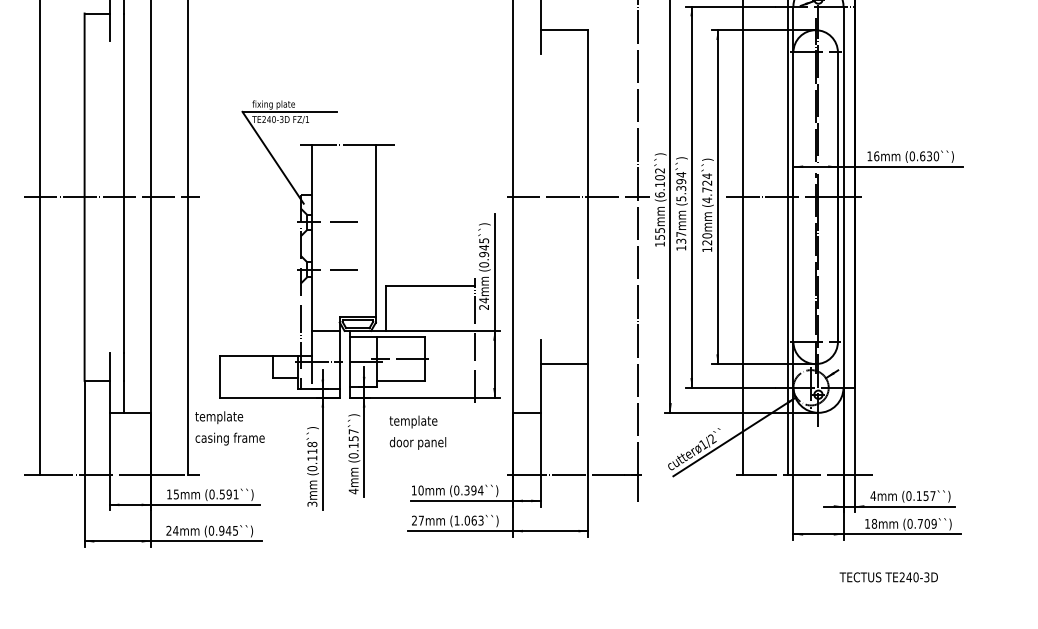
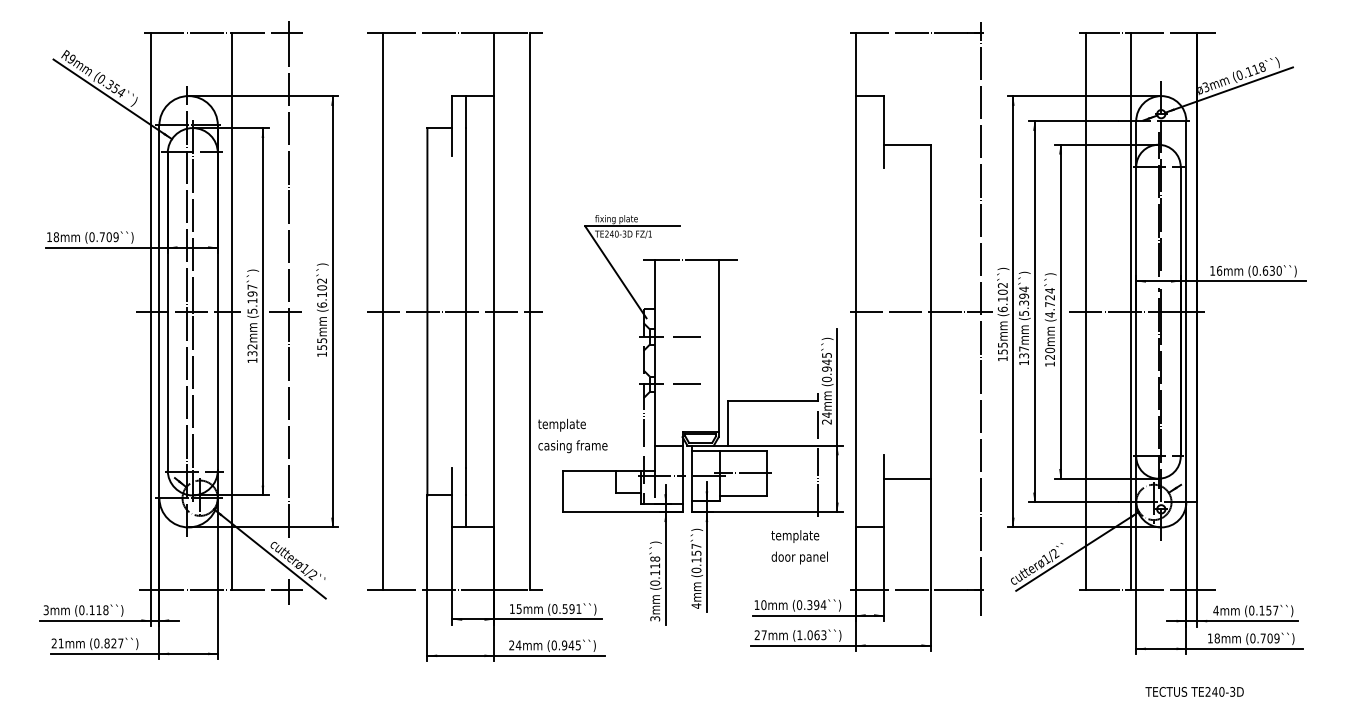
text: (229, 427) -> (572, 435), moved
text: (417, 432) -> (799, 547), moved
text: (888, 576) -> (1194, 691), moved

